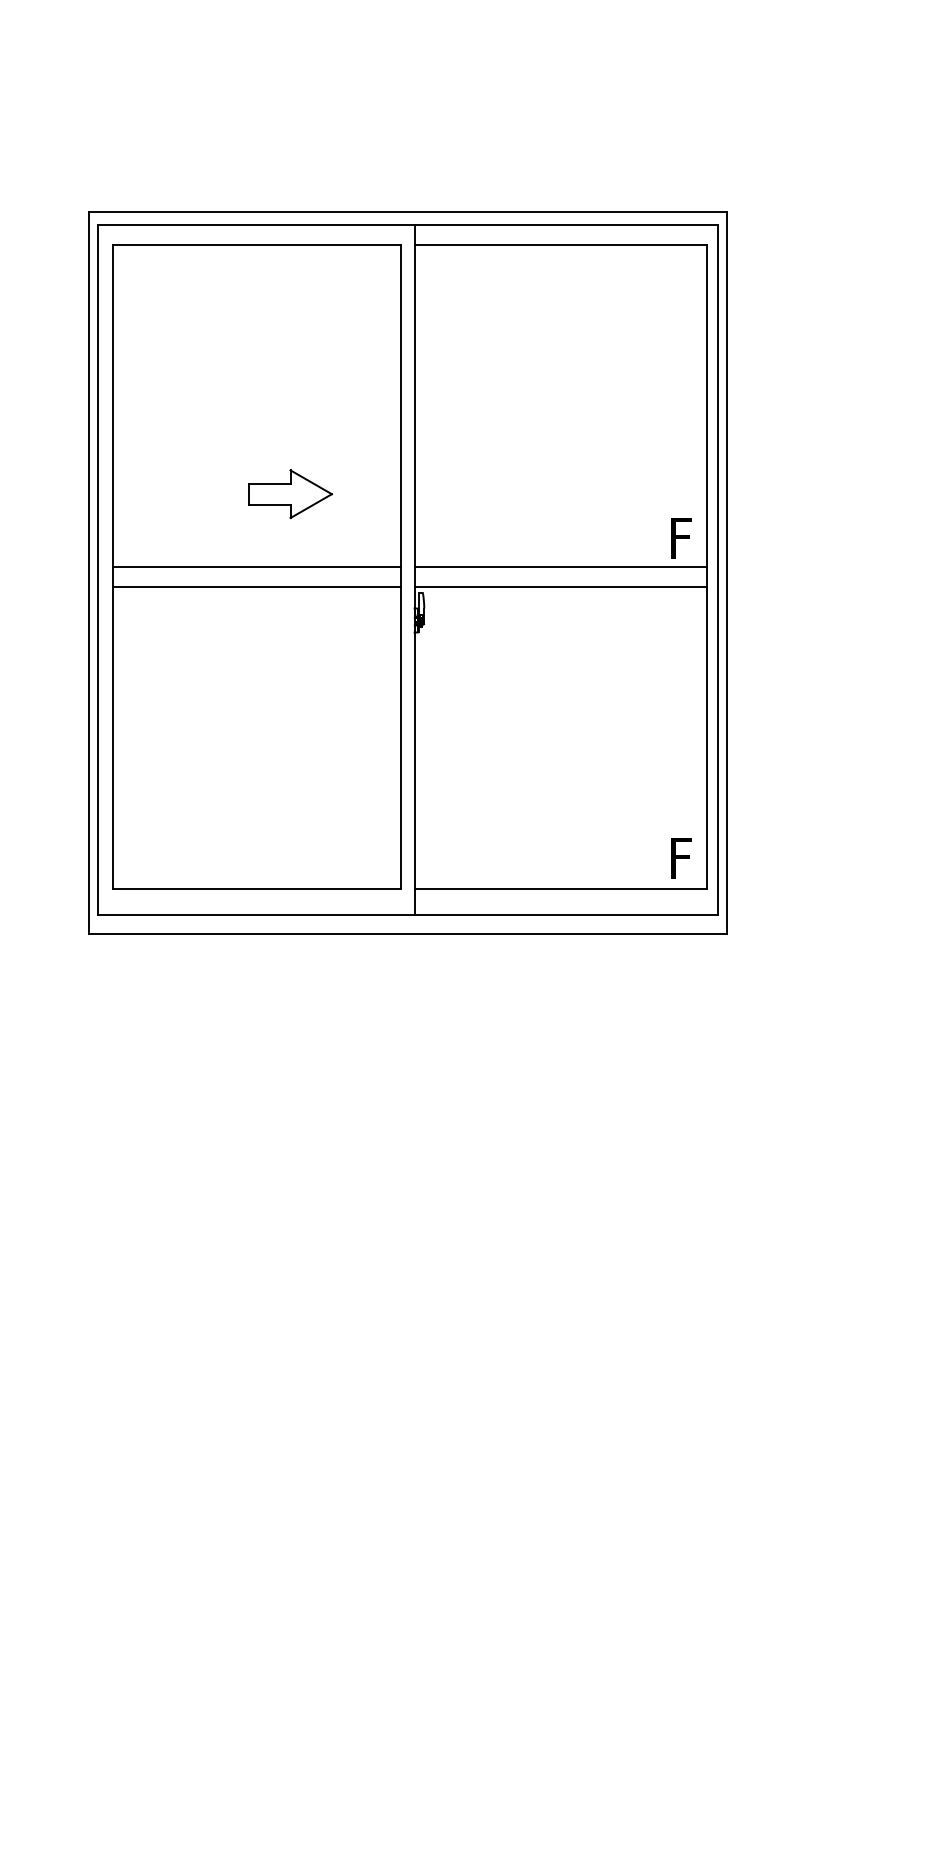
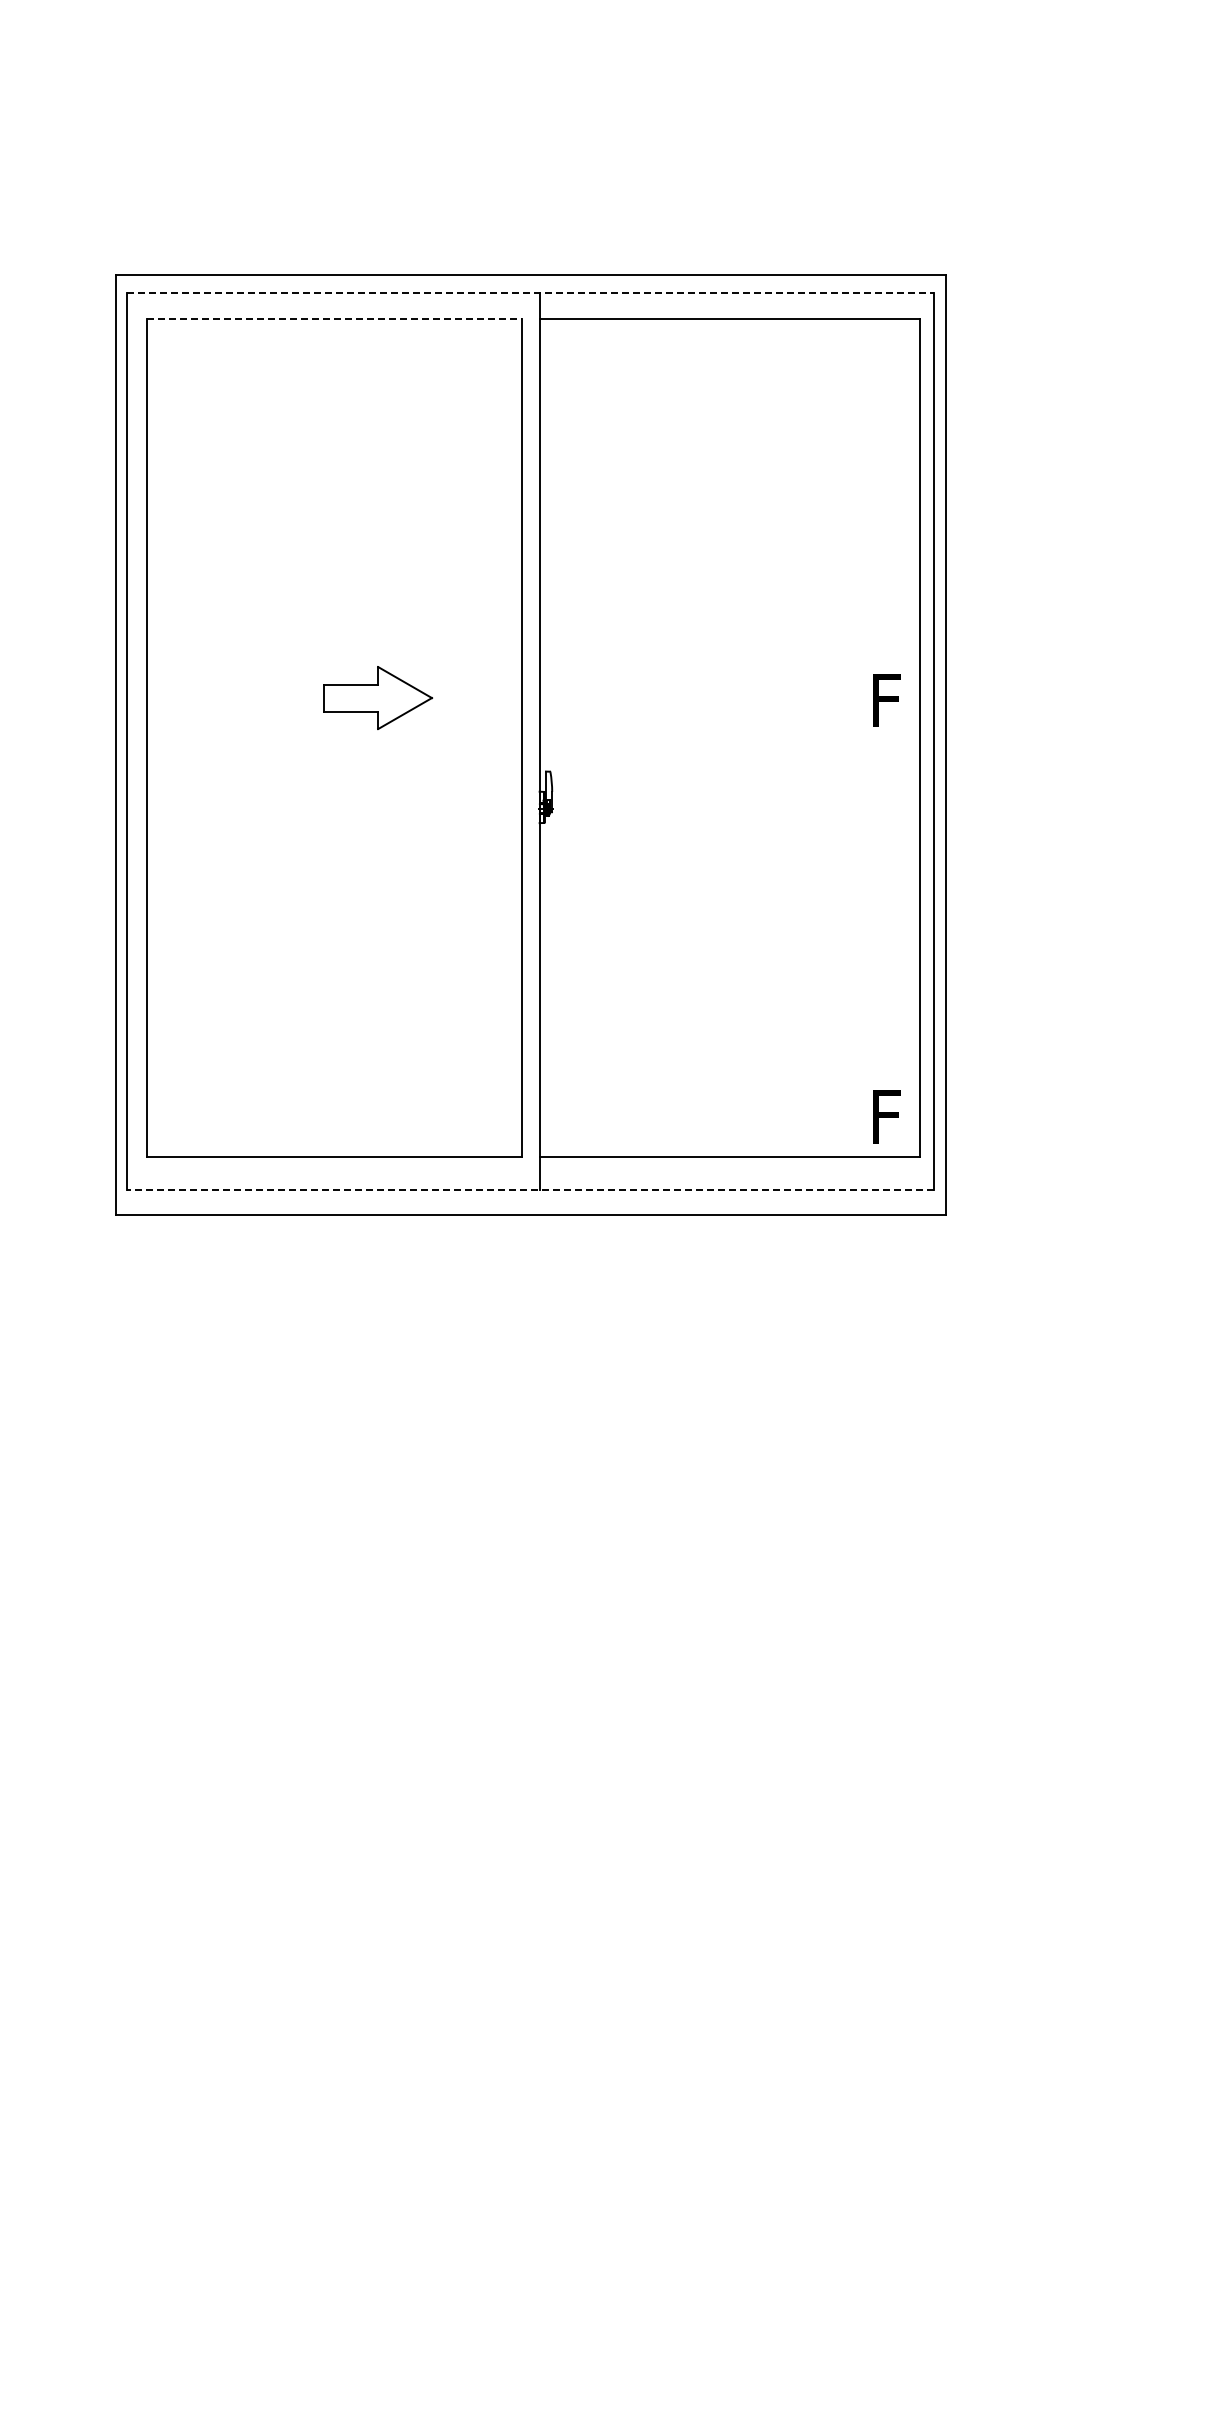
line: (407, 225) -> (530, 293), solid -> dashed
line: (257, 244) -> (334, 318), solid -> dashed
part: (290, 493) -> (377, 697), moved
line: (257, 566) -> (334, 737), removed
line: (560, 566) -> (729, 737), removed
line: (257, 587) -> (334, 764), removed
line: (560, 587) -> (729, 764), removed
line: (407, 914) -> (530, 1190), solid -> dashed

